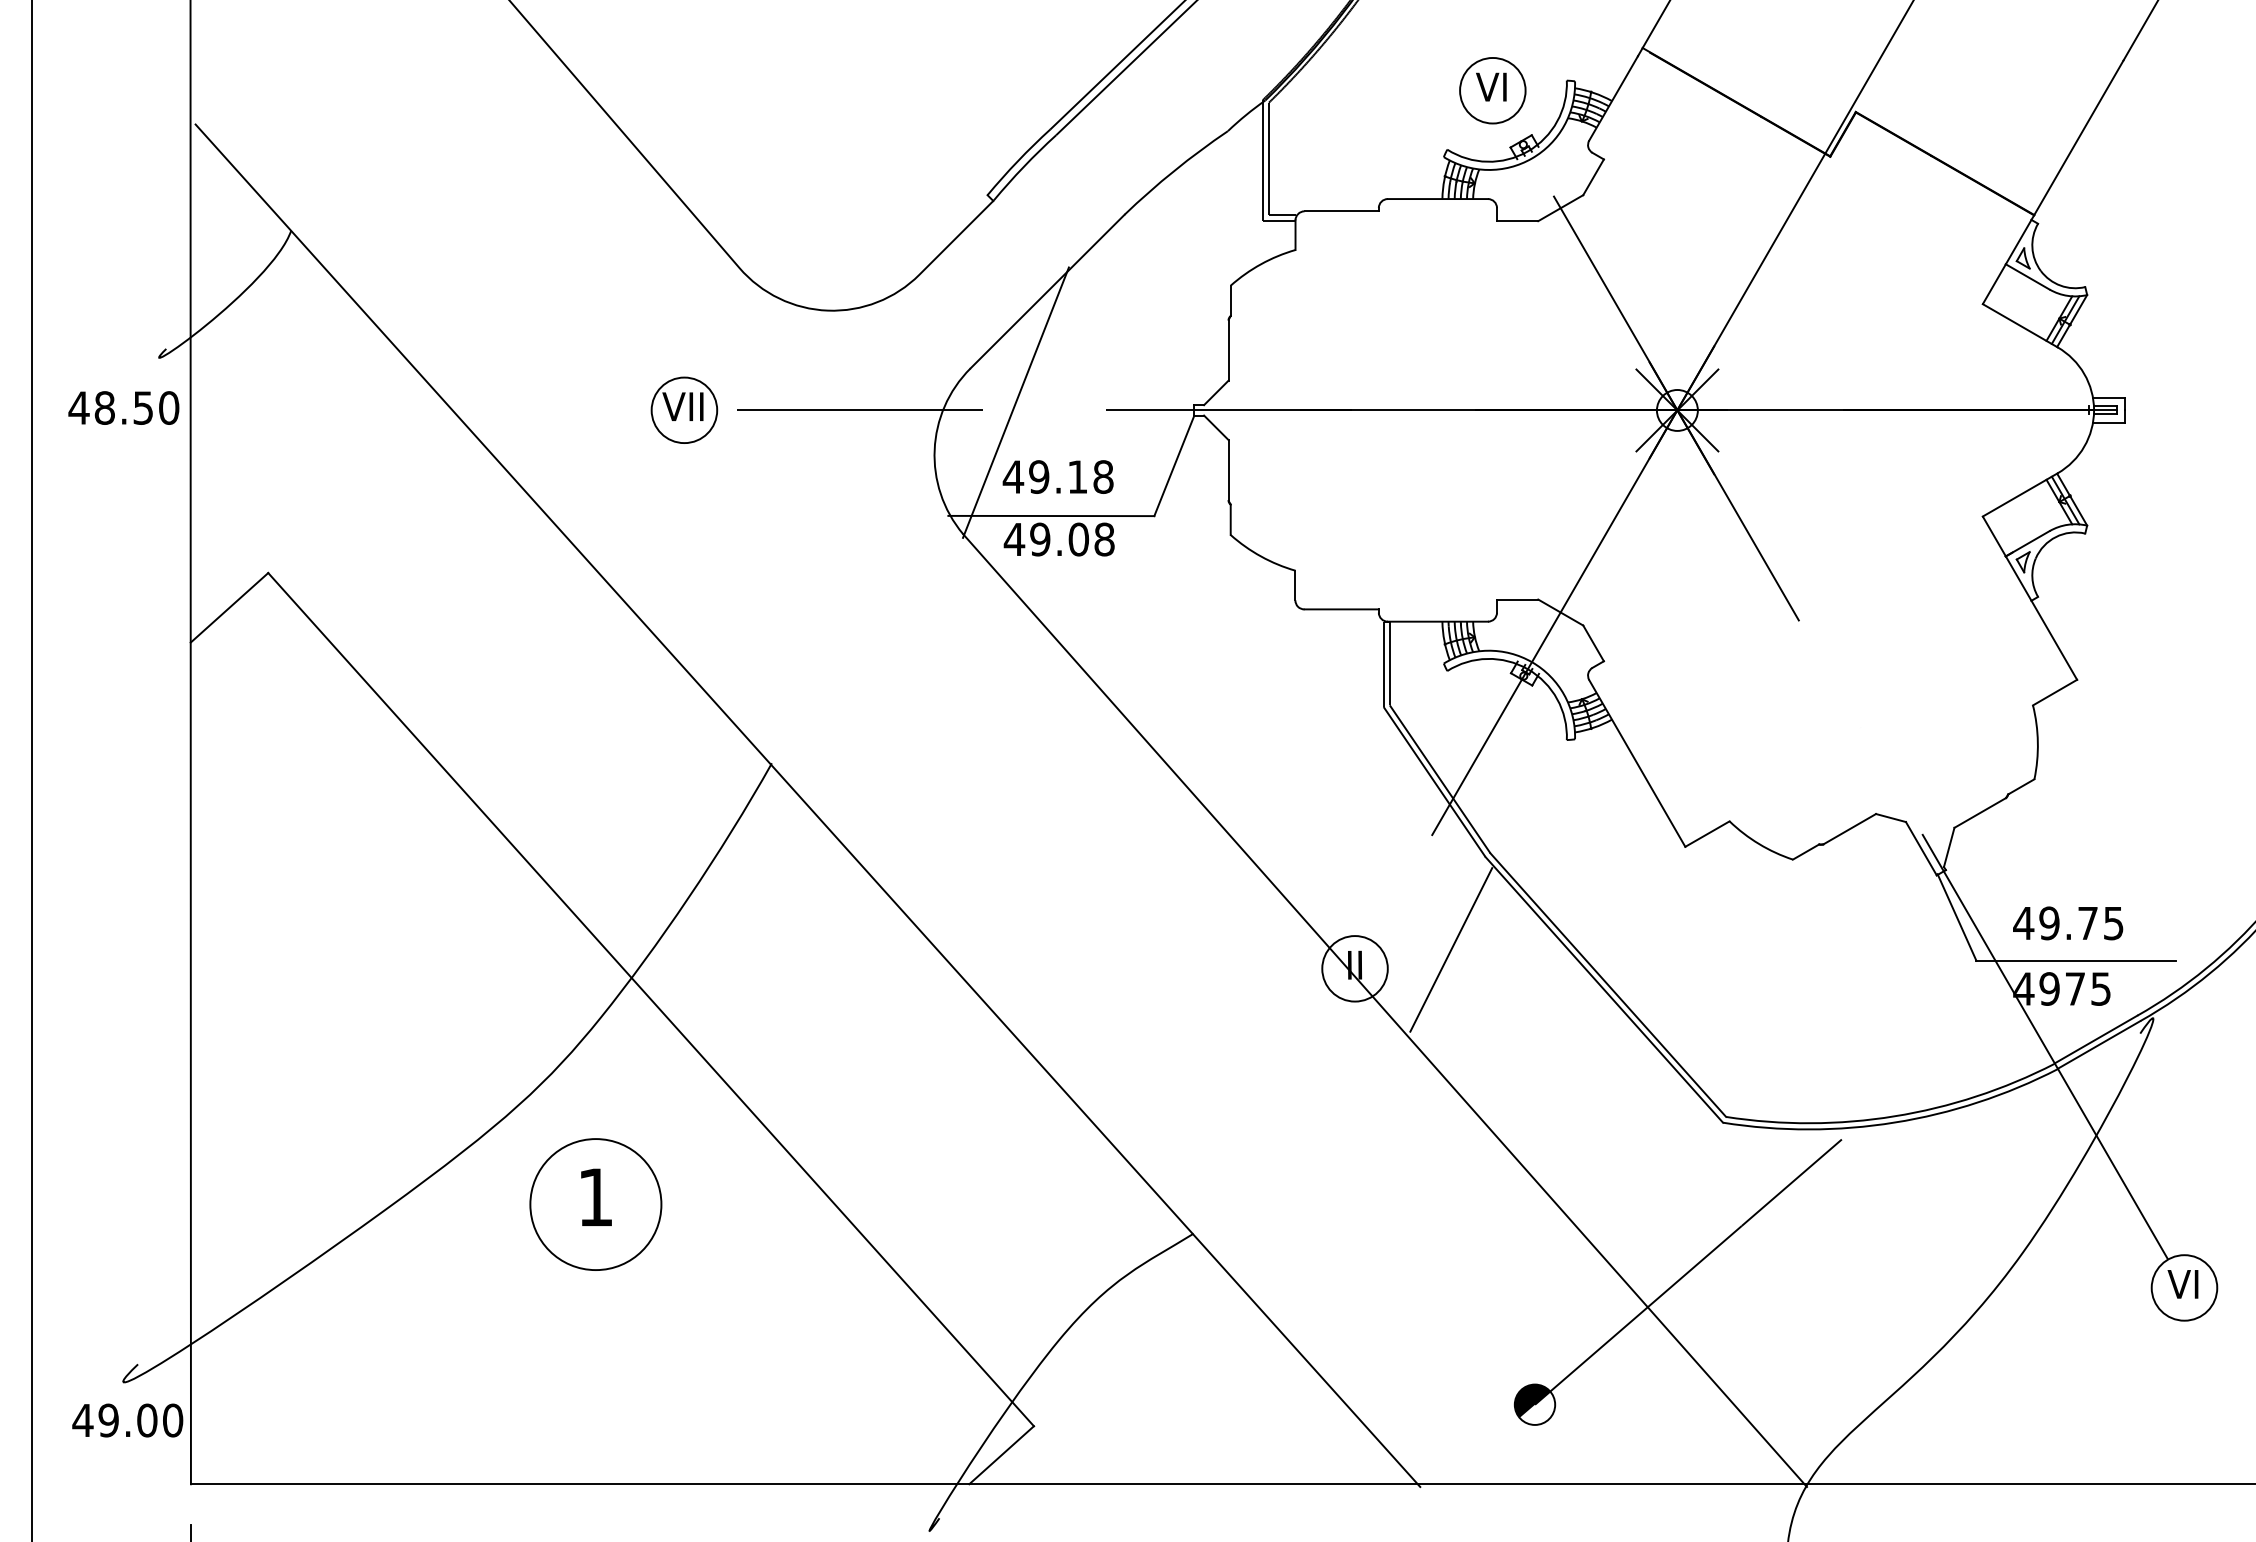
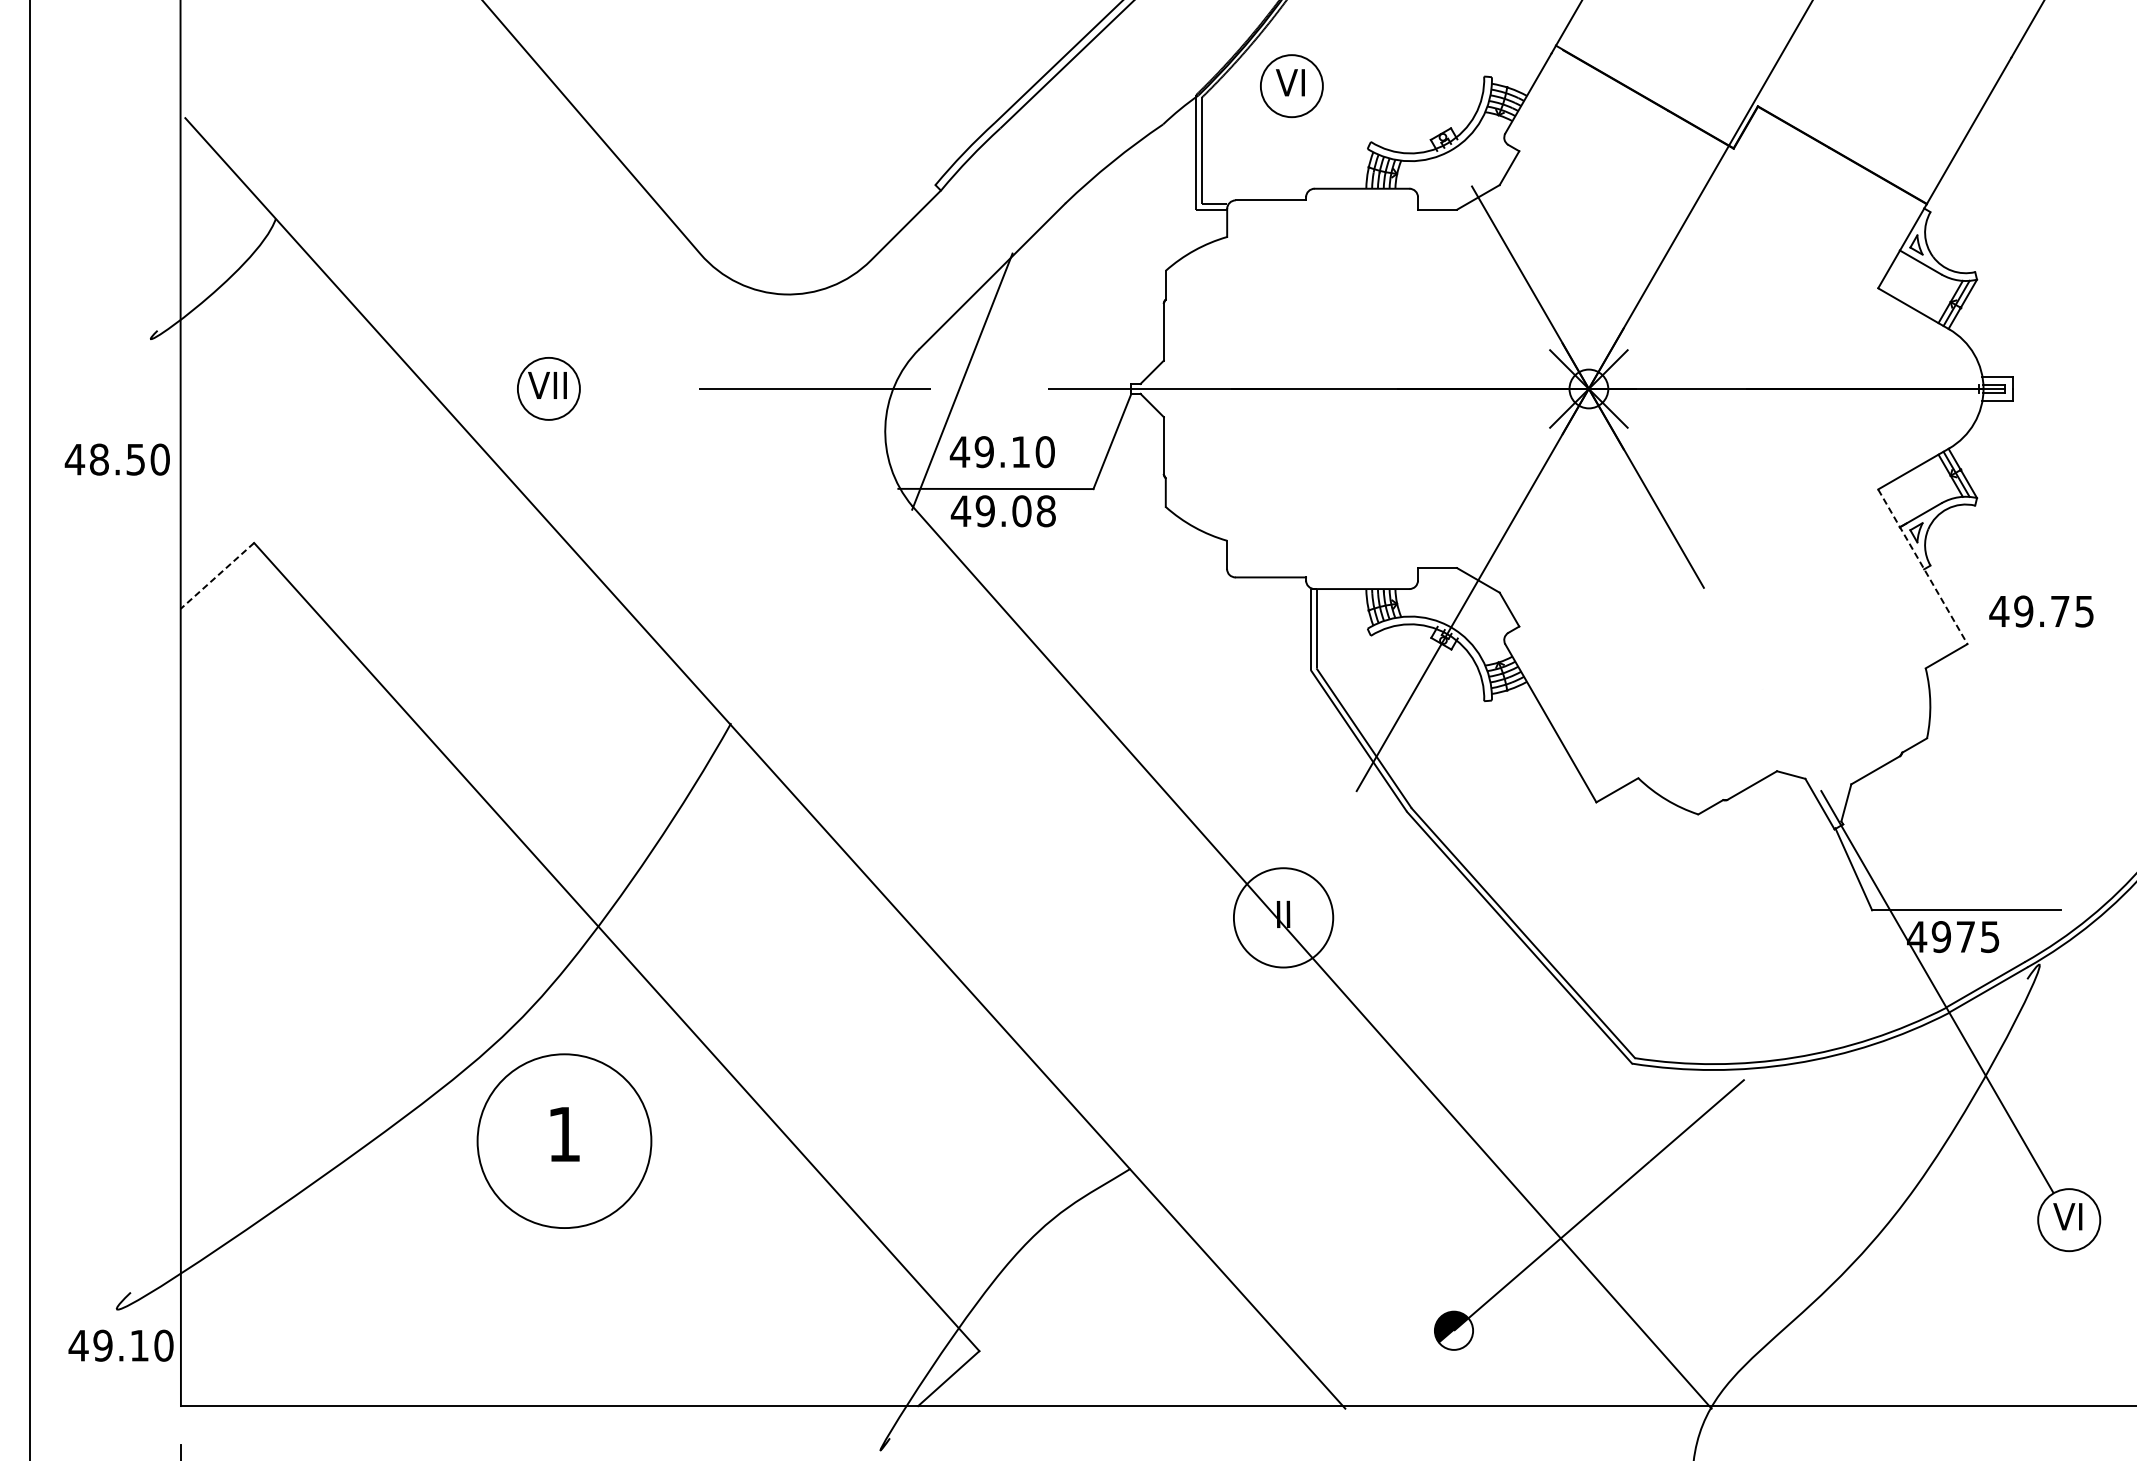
part: (1492, 90) -> (1291, 85), moved
text: (123, 407) -> (117, 459), moved
part: (684, 409) -> (548, 388), moved
text: (1103, 476) -> (1045, 451), 49.18 -> 49.10
line: (2030, 598) -> (1923, 567), solid -> dashed
line: (229, 608) -> (217, 576), solid -> dashed
text: (2068, 923) -> (2041, 611), moved
line: (1451, 949) -> (1374, 899), removed
circle: (1354, 968) -> (1283, 917), size x1.6
circle: (595, 1204) -> (564, 1141), size x1.4
text: (147, 1420) -> (139, 1345), 49.00 -> 49.10

